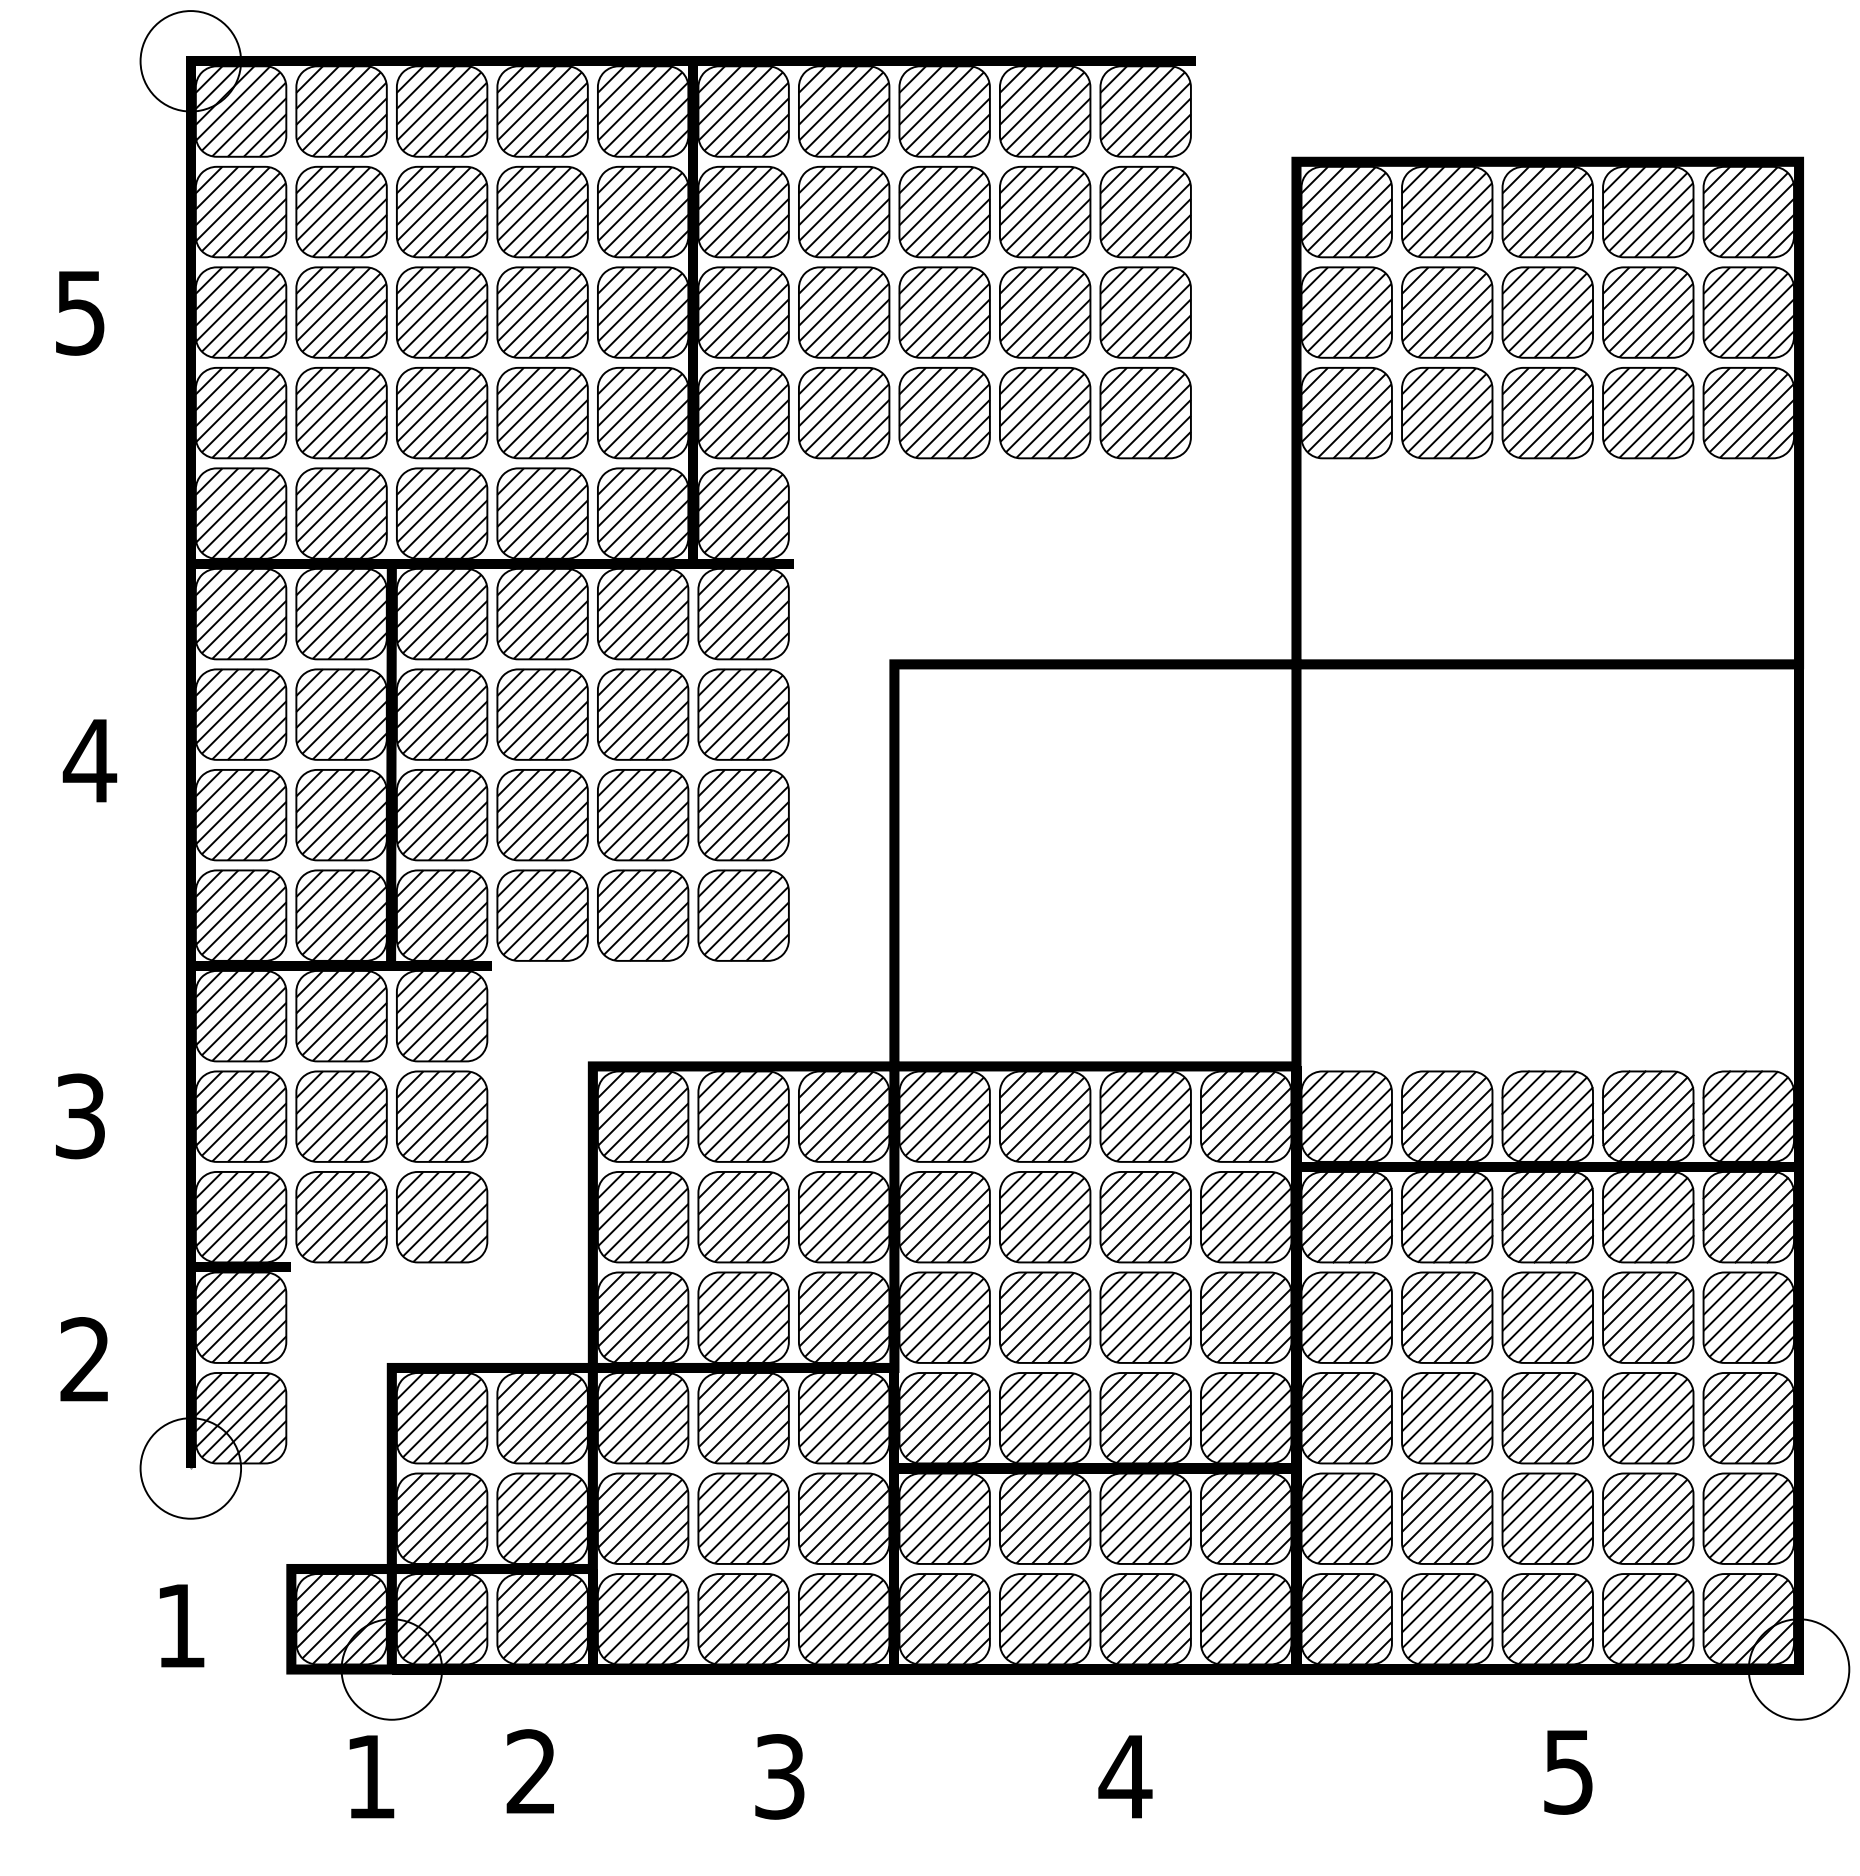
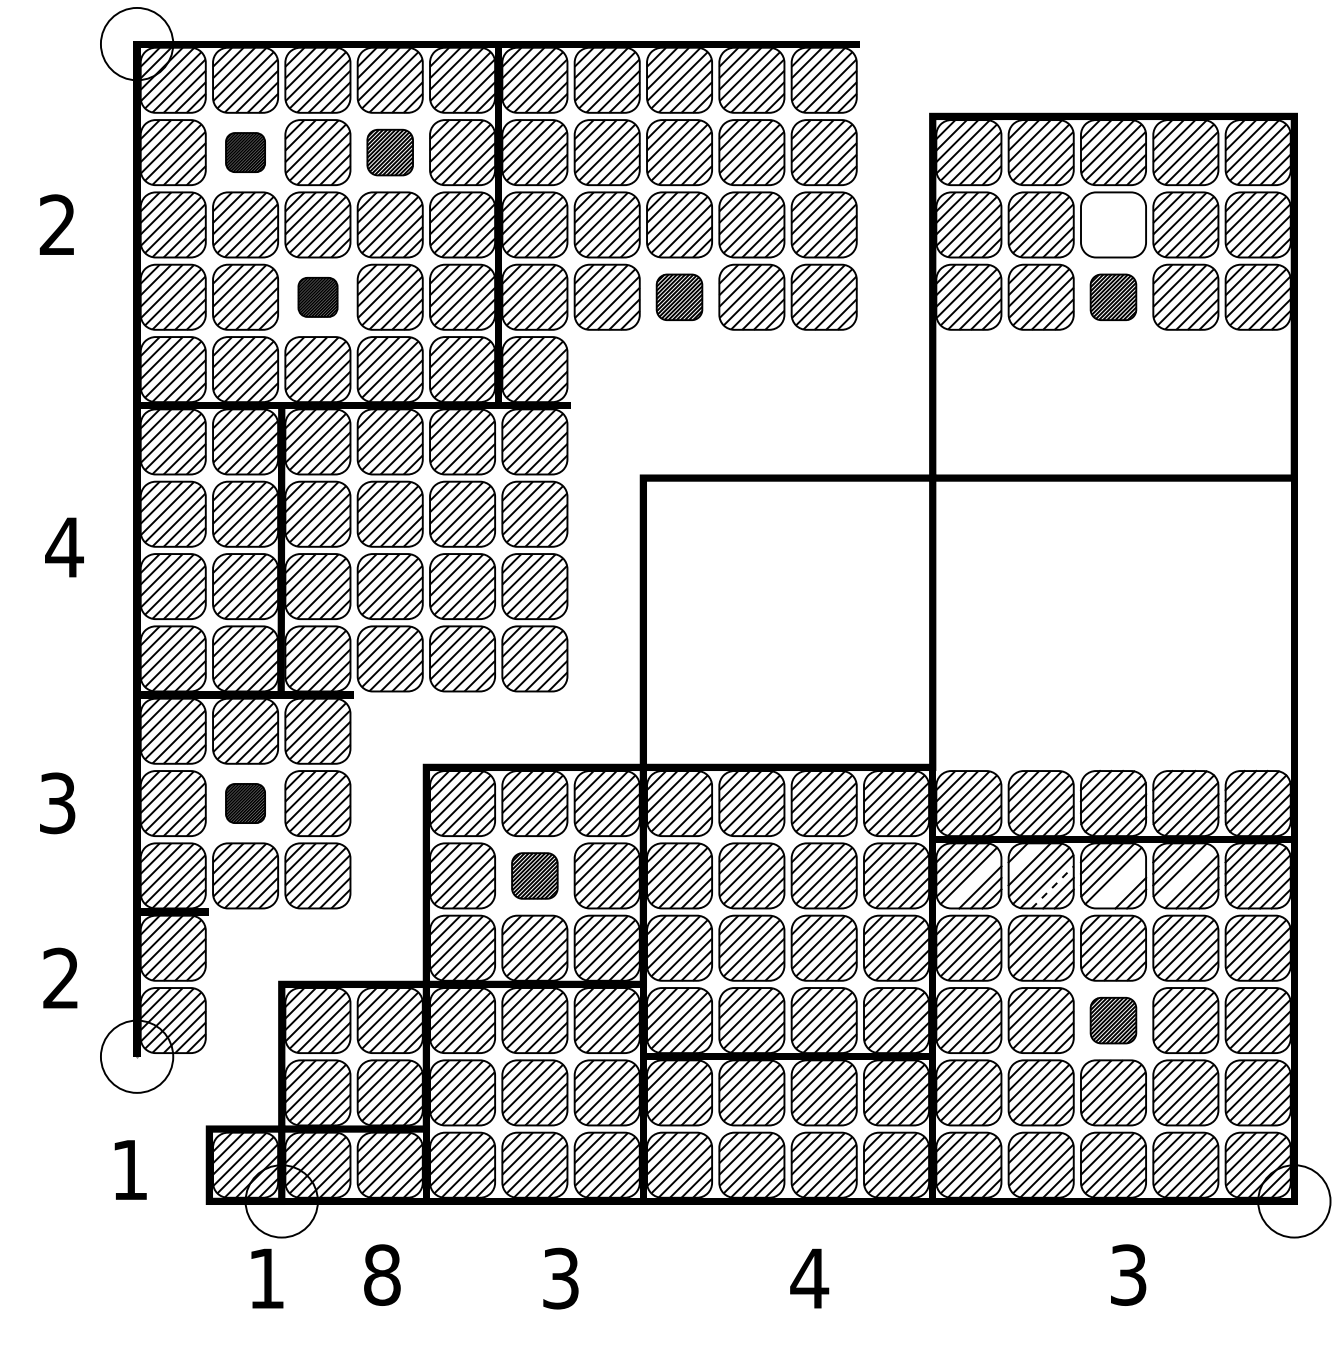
part: (341, 211) -> (245, 152), size x0.6
part: (542, 211) -> (390, 152), size x0.7
text: (79, 312) -> (56, 224), 5 -> 2
hatch: (1547, 312) -> (1113, 224), removed
part: (442, 413) -> (318, 297), size x0.6
part: (944, 413) -> (679, 297), size x0.7
part: (1547, 413) -> (1113, 297), size x0.7
part: (341, 1116) -> (245, 803), size x0.6
line: (1423, 1192) -> (1024, 858), removed
part: (743, 1217) -> (534, 876), size x0.7
line: (1648, 1217) -> (1186, 876), removed
line: (1354, 1224) -> (974, 881), removed
line: (1555, 1224) -> (1119, 881), removed
line: (1463, 1232) -> (1052, 886), solid -> dashed
line: (1563, 1232) -> (1124, 886), removed
part: (1547, 1418) -> (1113, 1020), size x0.7
text: (531, 1771) -> (382, 1274), 2 -> 8
text: (1568, 1771) -> (1128, 1274), 5 -> 3

